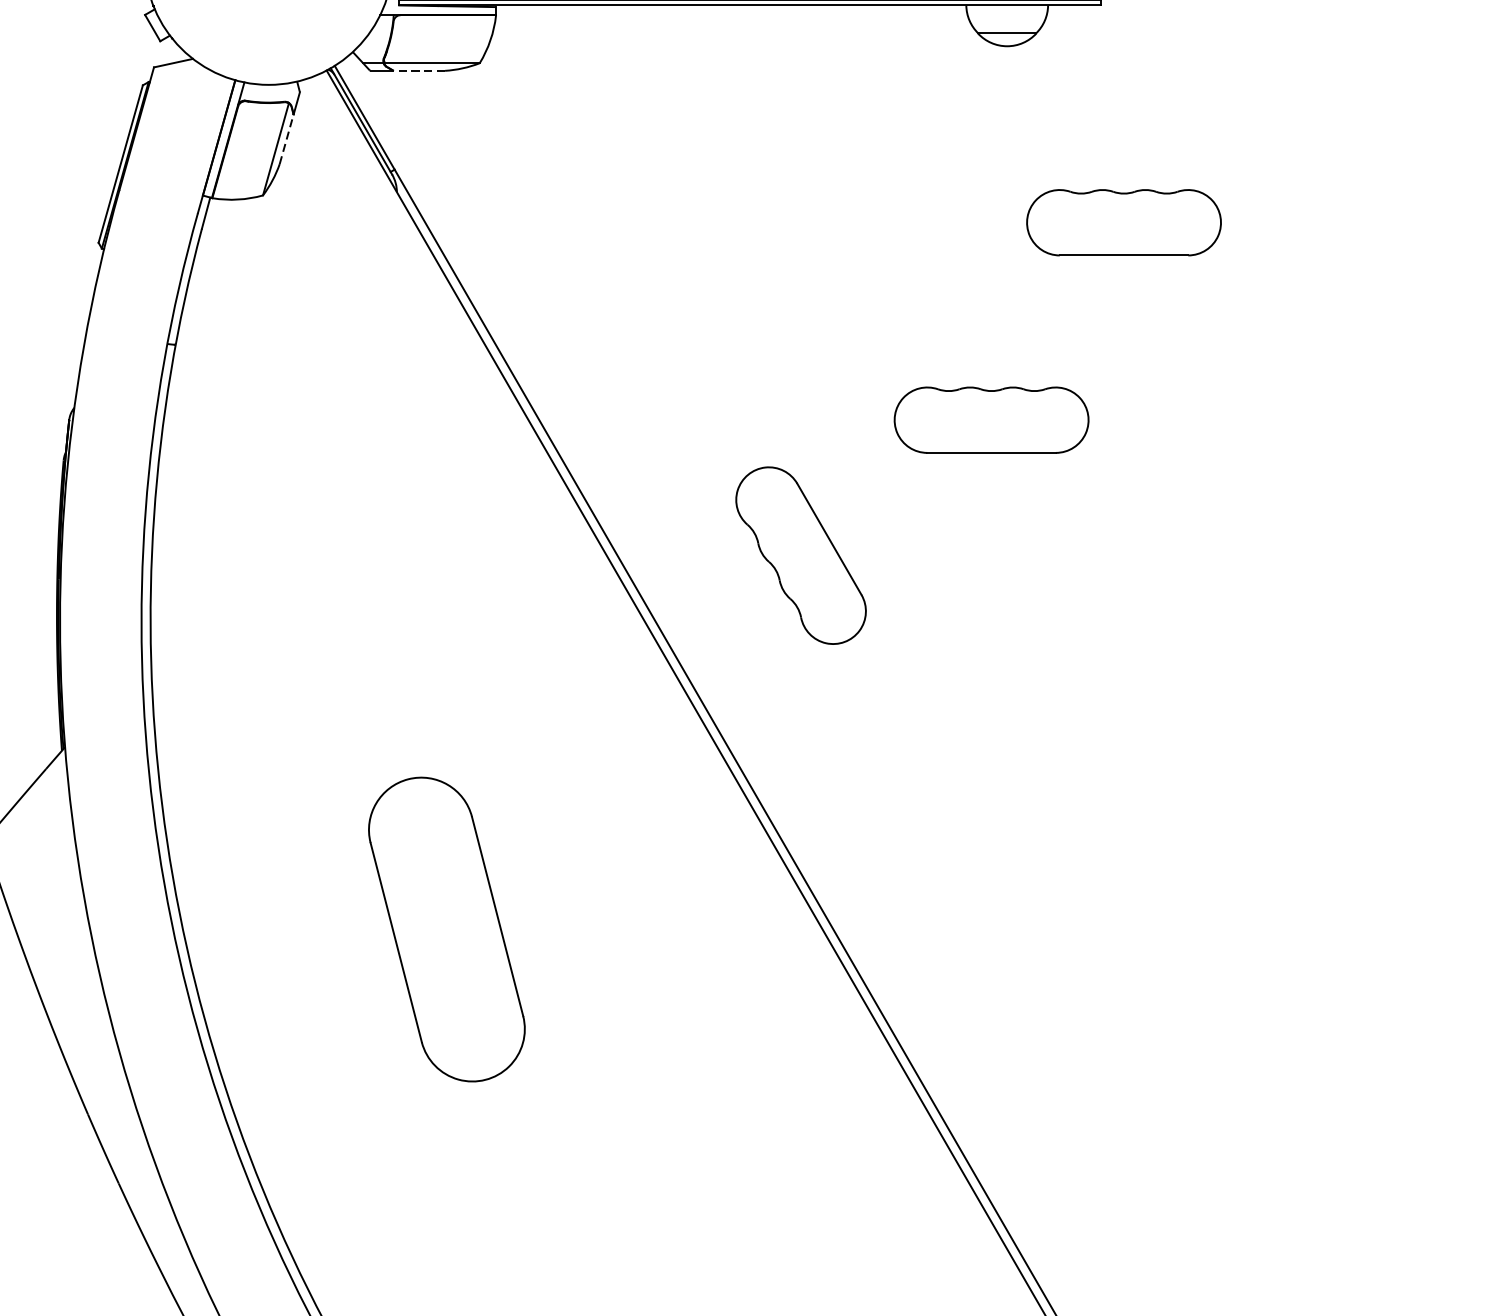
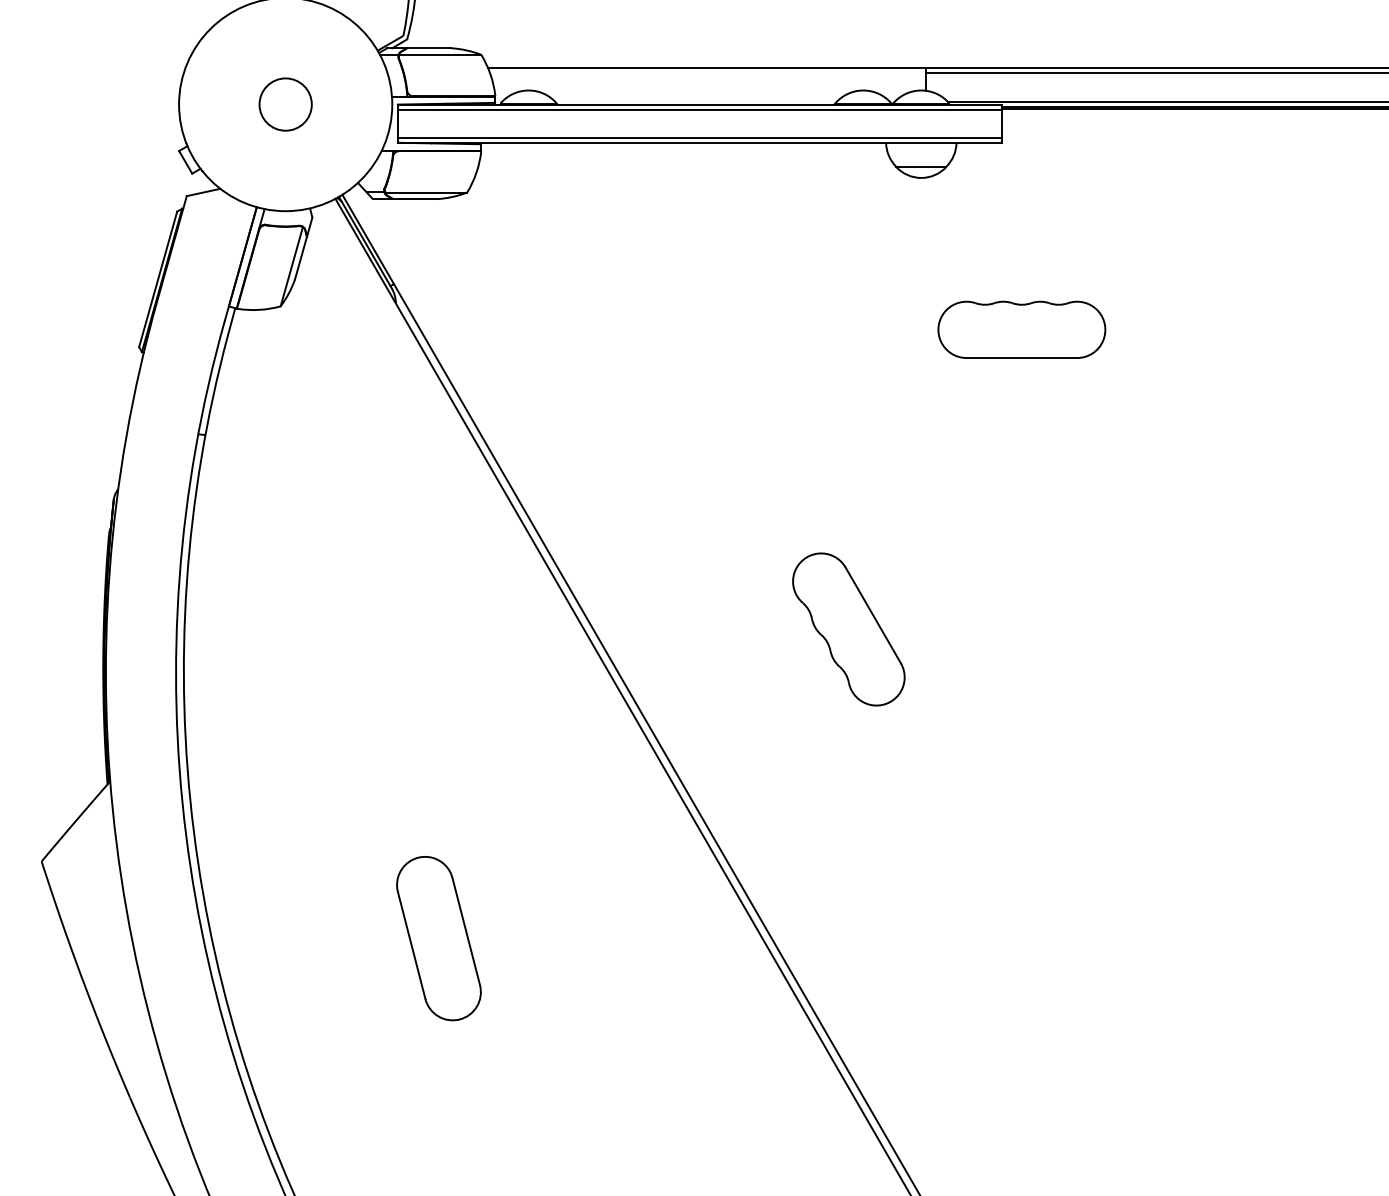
line: (418, 71) -> (414, 199), dashed -> solid
line: (287, 138) -> (301, 257), dashed -> solid
part: (991, 419) -> (907, 499), removed
part: (800, 555) -> (848, 629), moved
part: (446, 929) -> (438, 938), size x0.62

